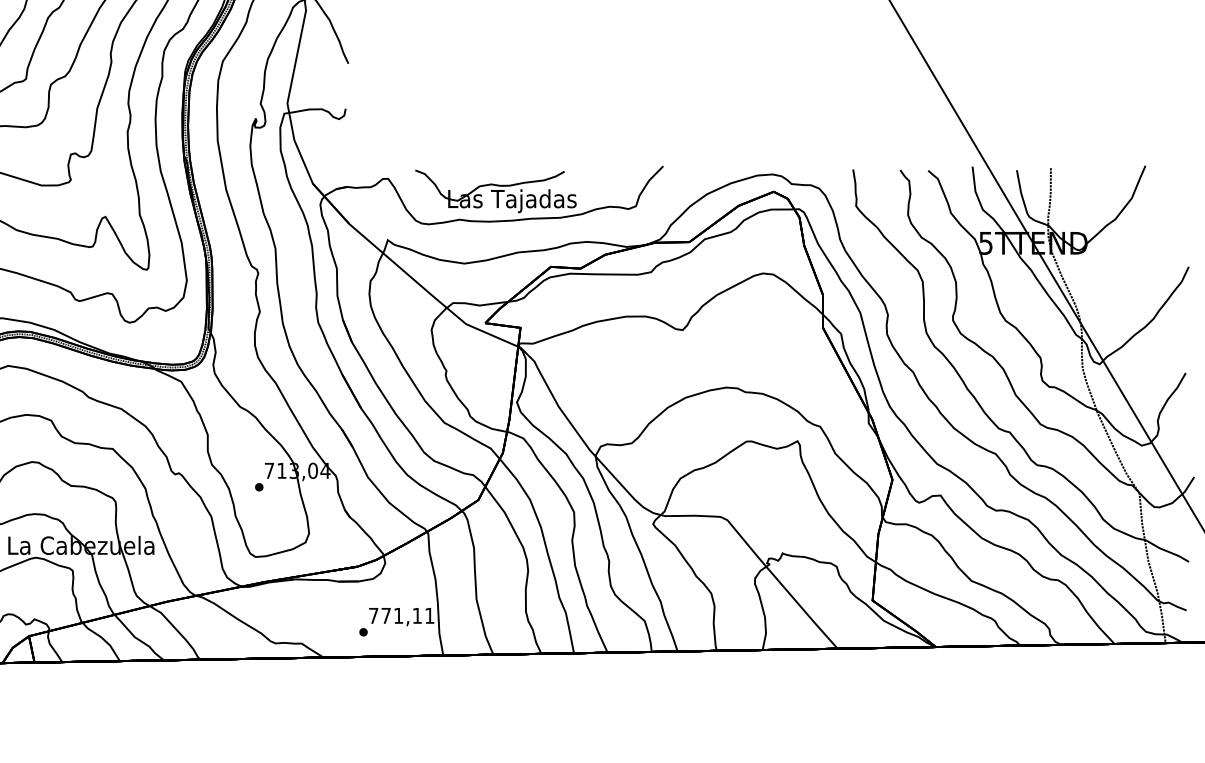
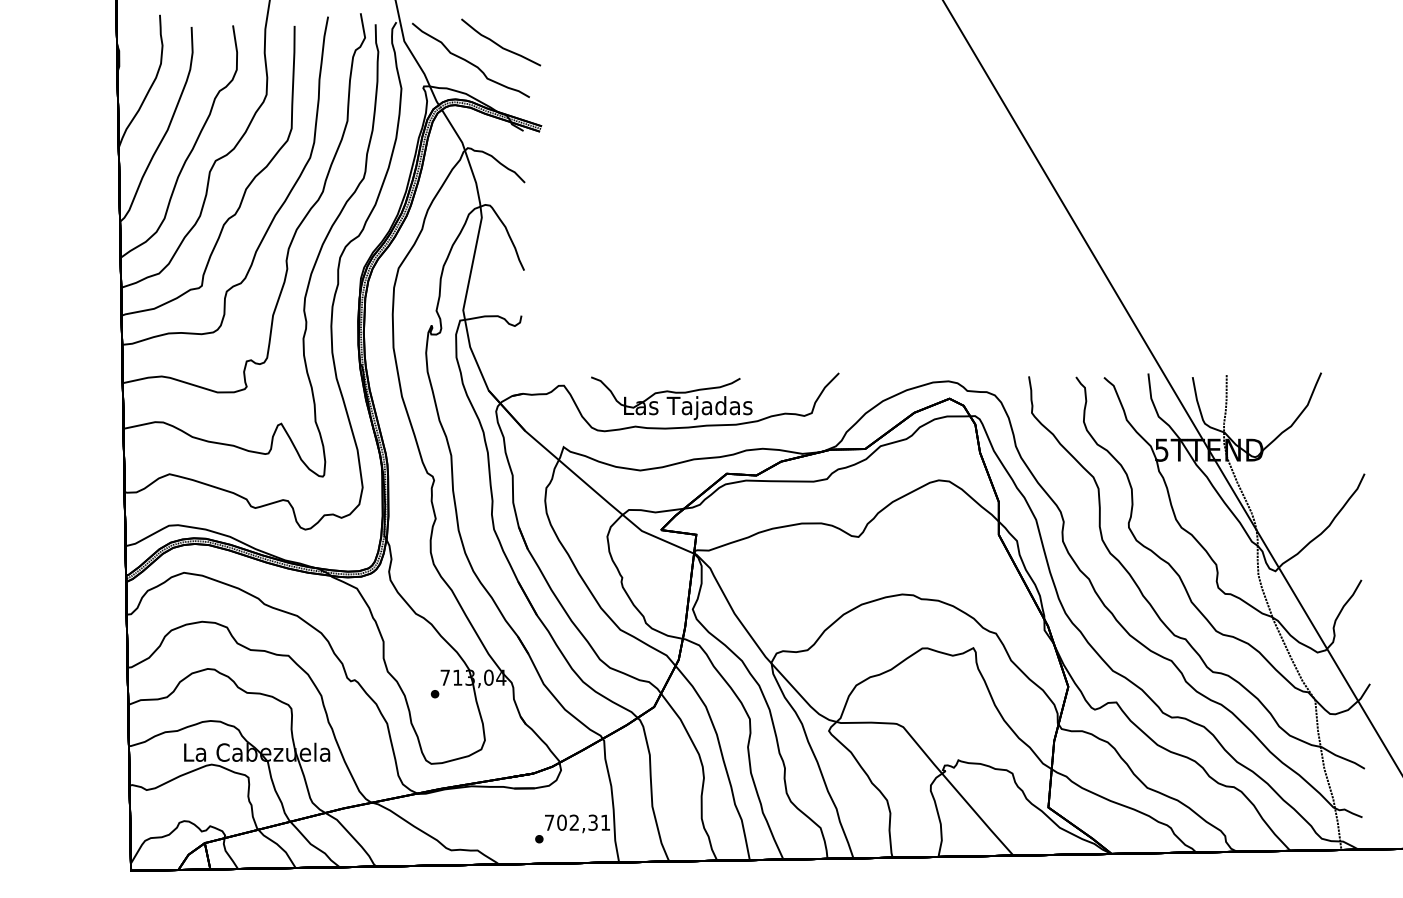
text: (401, 615) -> (577, 822), 771,11 -> 702,31

